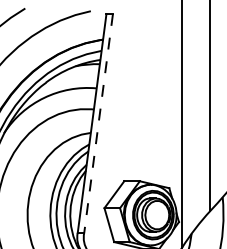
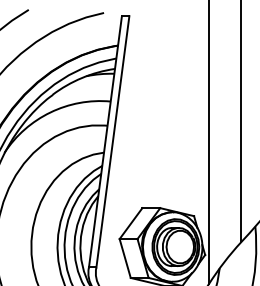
line: (98, 123) -> (112, 141), dashed -> solid

